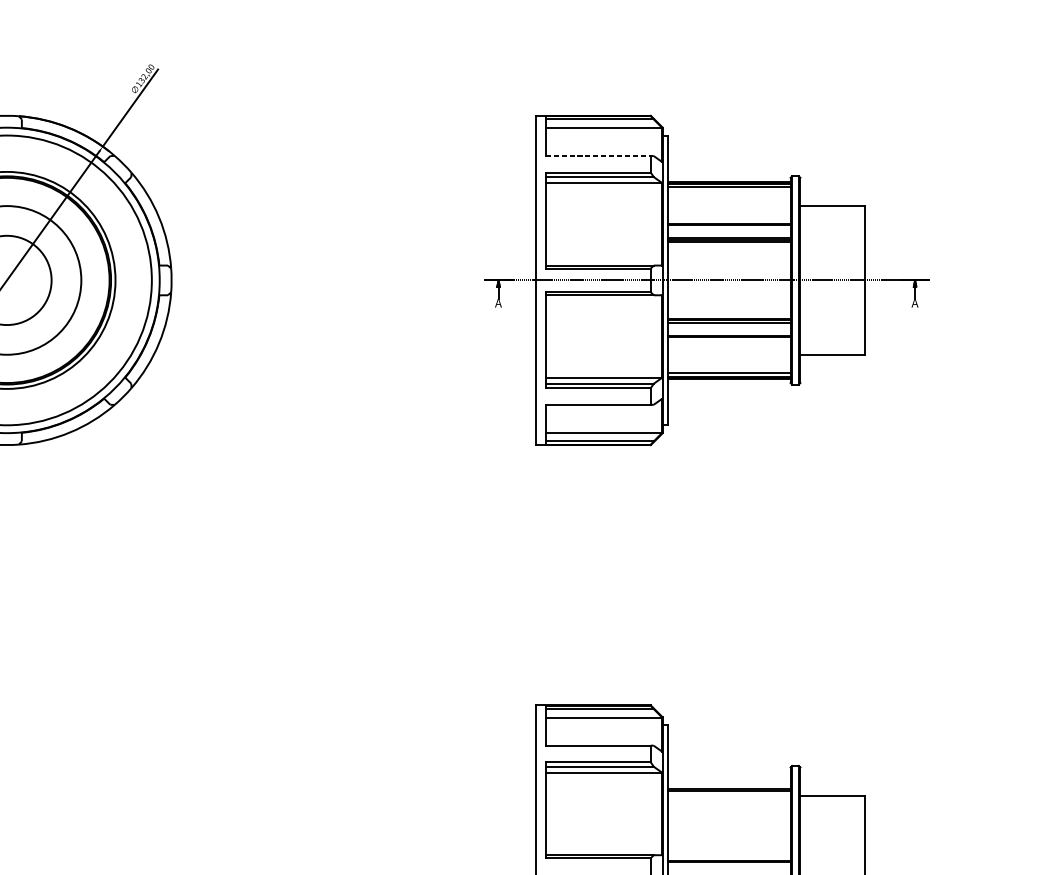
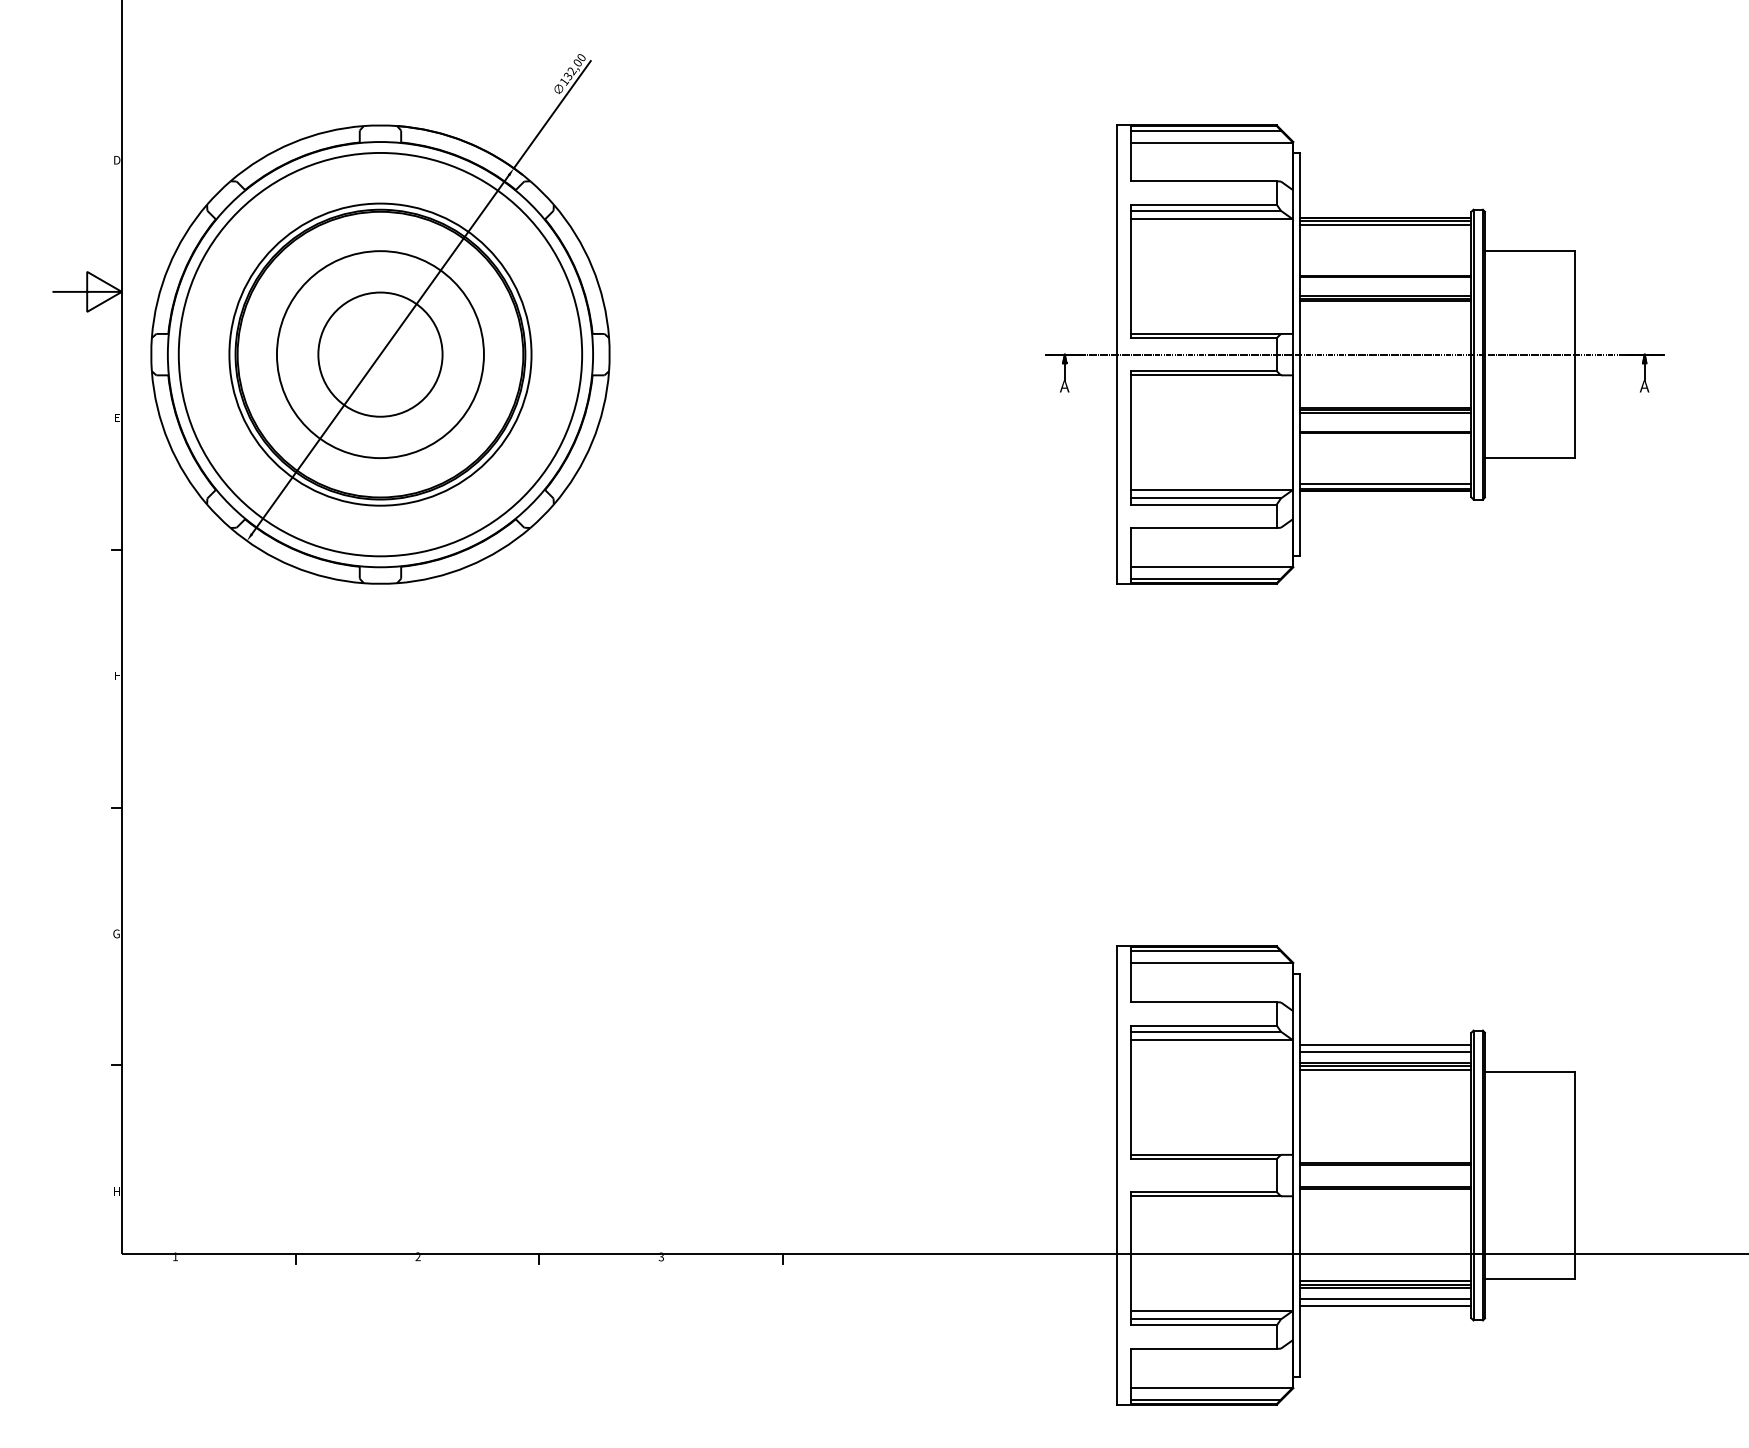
line: (598, 156) -> (1204, 181), dashed -> solid
line: (728, 776) -> (1385, 1045), added
line: (728, 781) -> (1385, 1052), added
line: (728, 793) -> (1385, 1069), added

